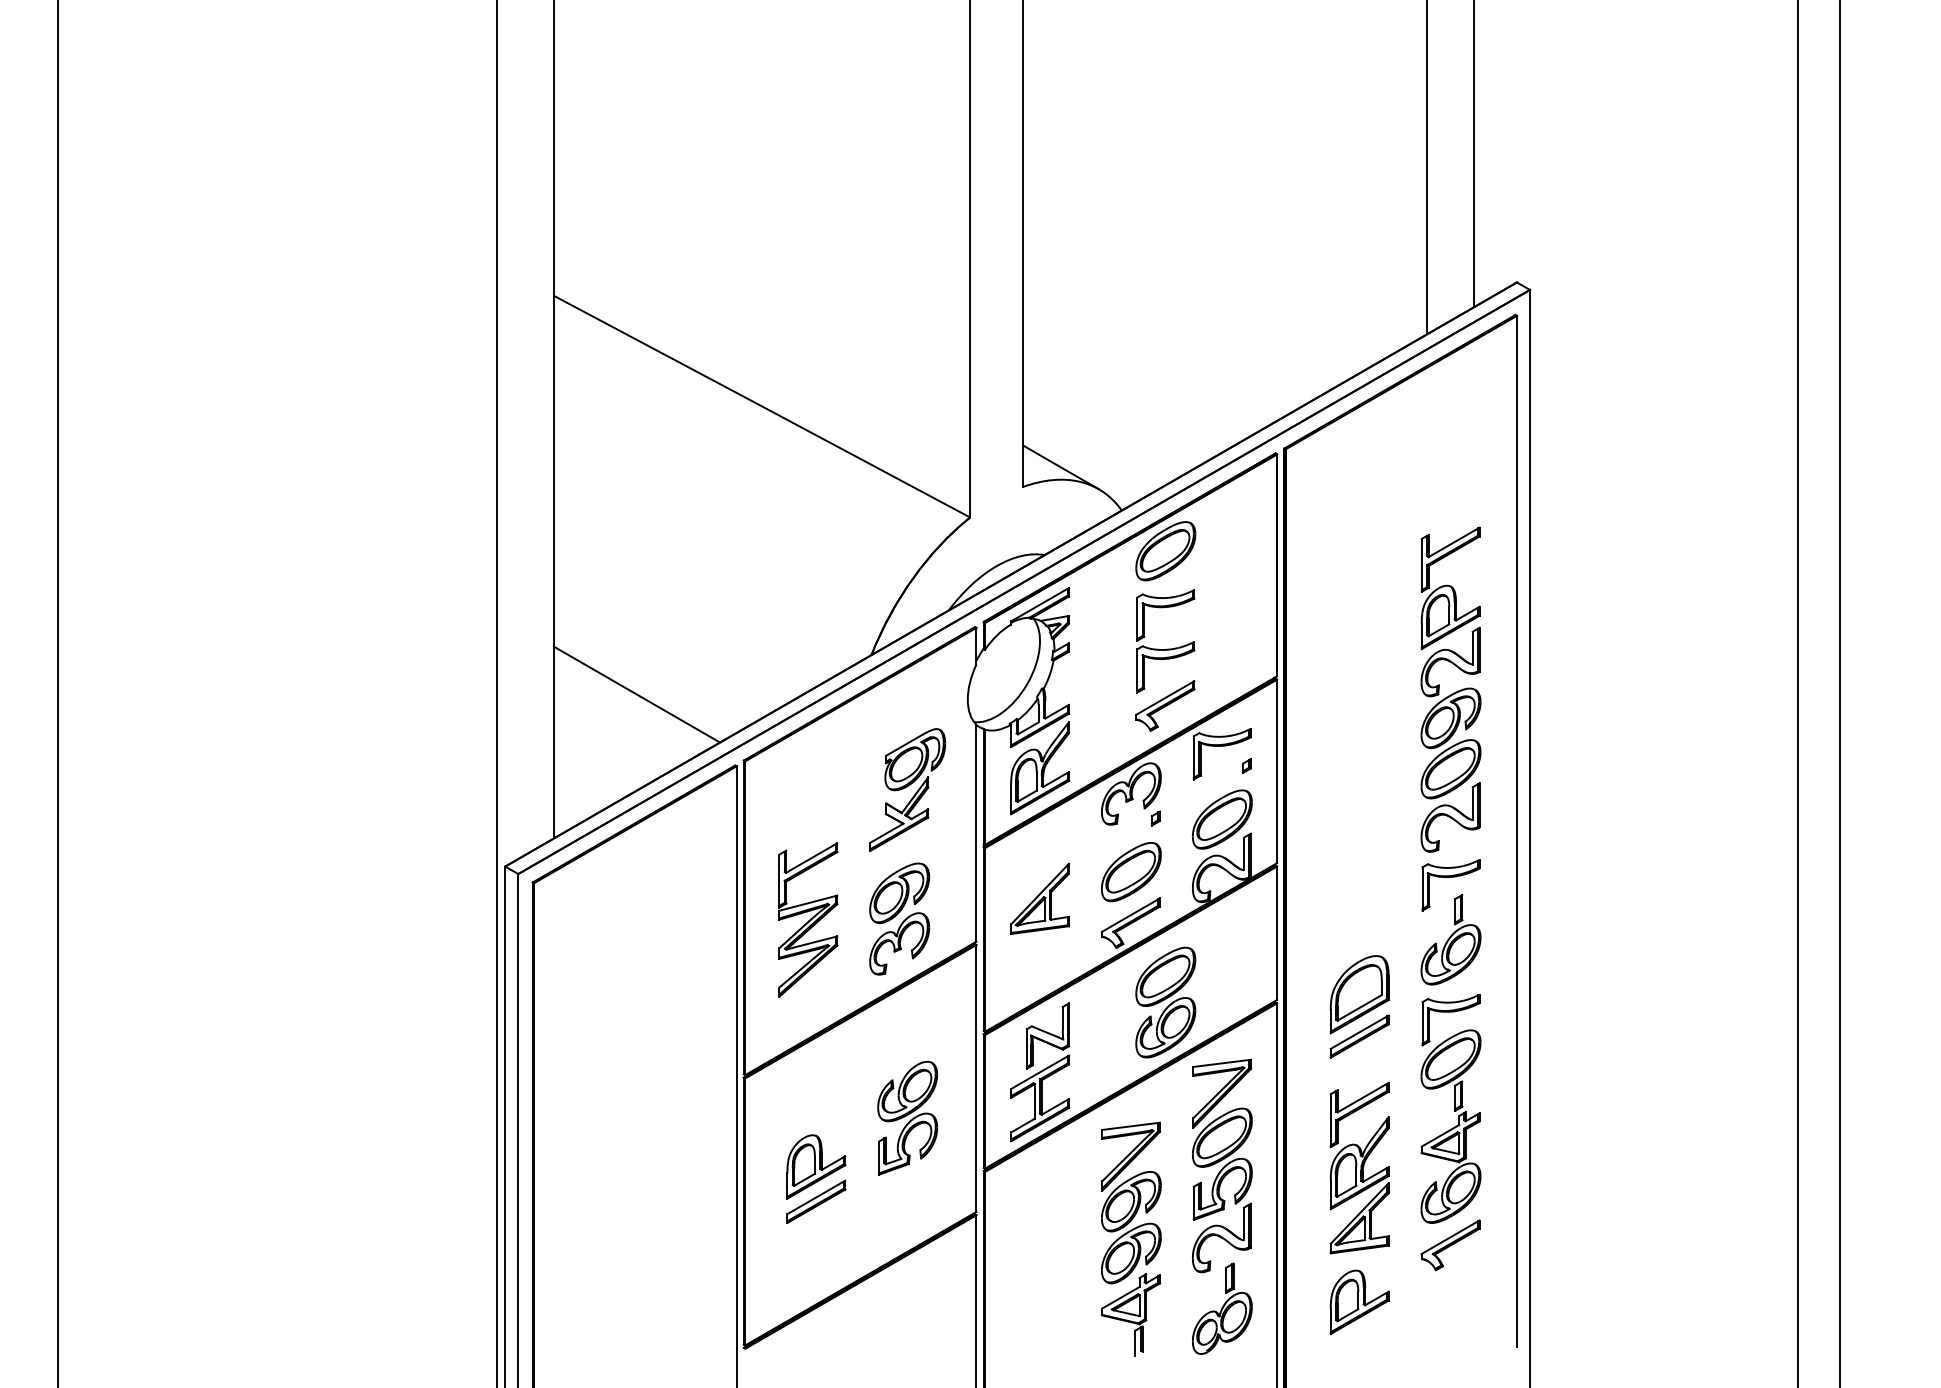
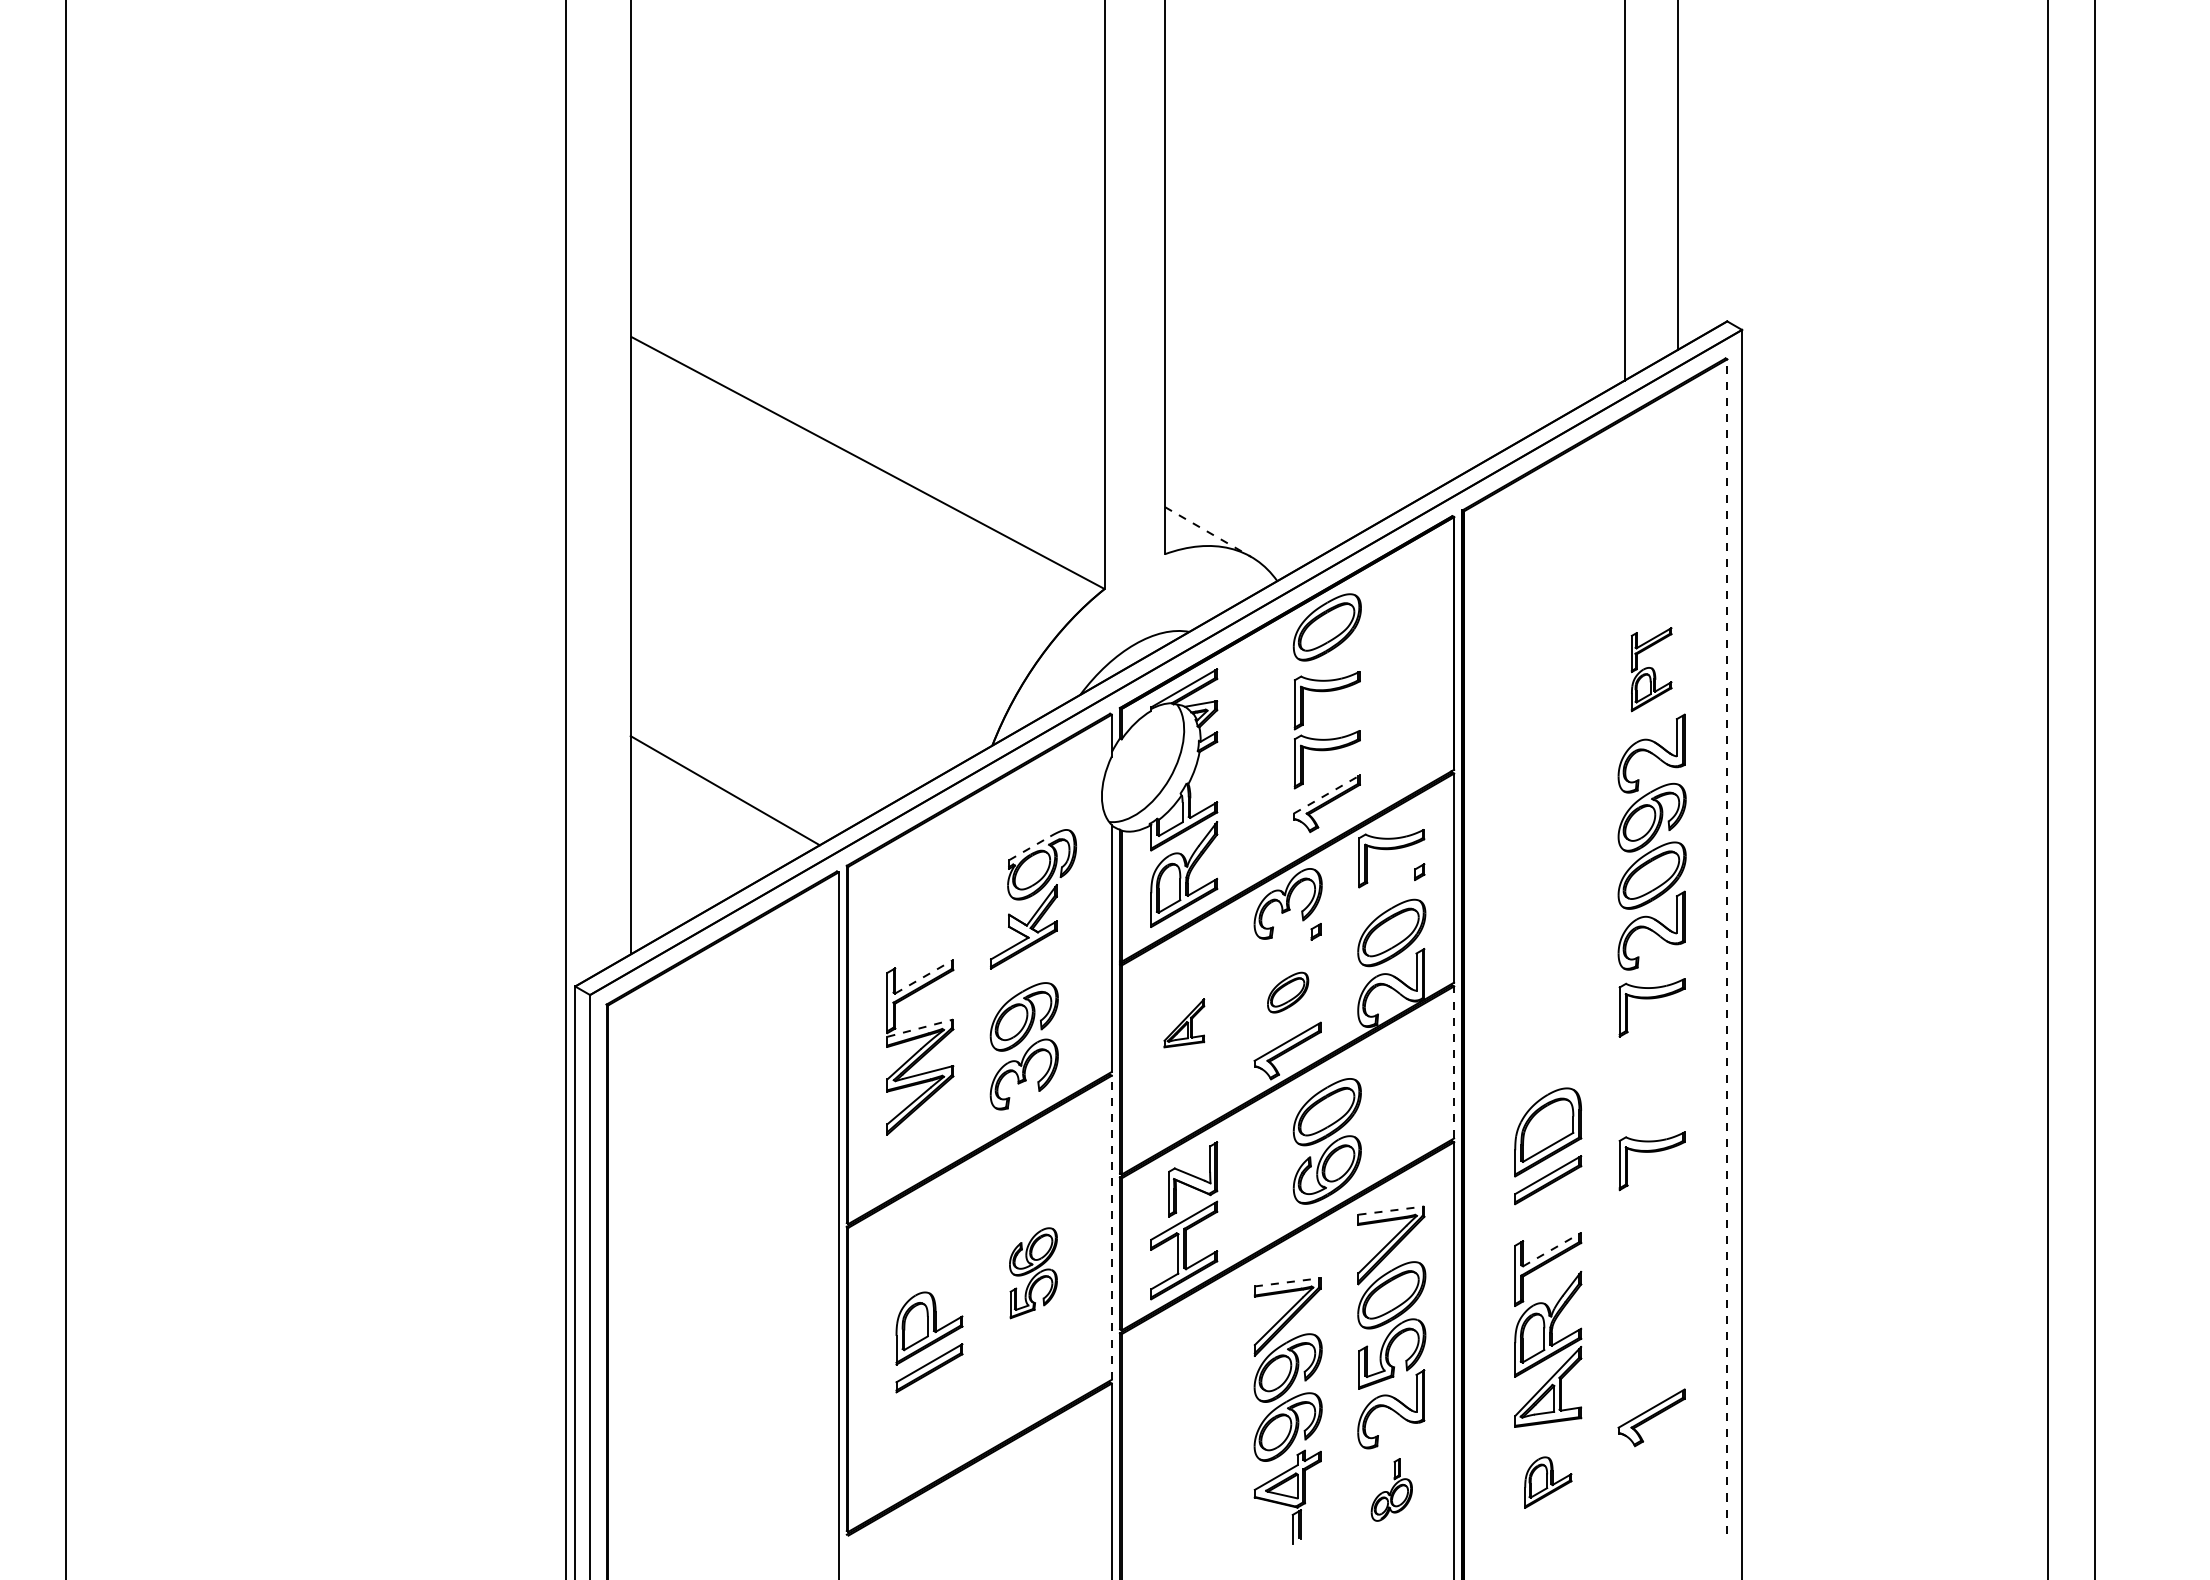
line: (1061, 466) -> (1208, 531), solid -> dashed
part: (1450, 588) -> (1651, 669), size x0.6
line: (1165, 697) -> (1327, 794), solid -> dashed
line: (904, 745) -> (1029, 848), solid -> dashed
line: (1517, 831) -> (1727, 946), solid -> dashed
line: (811, 857) -> (924, 976), solid -> dashed
part: (1130, 871) -> (1287, 992), size x0.6
part: (1040, 899) -> (1184, 1023), size x0.6
line: (808, 903) -> (920, 1028), solid -> dashed
line: (1277, 932) -> (1454, 1061), solid -> dashed
part: (1450, 939) -> (1651, 1069), removed
line: (1222, 1063) -> (1391, 1210), solid -> dashed
line: (976, 1078) -> (1111, 1227), solid -> dashed
line: (1363, 1097) -> (1552, 1249), solid -> dashed
part: (907, 1118) -> (1033, 1273), size x0.7
line: (1131, 1126) -> (1288, 1282), solid -> dashed
part: (1450, 1126) -> (1651, 1282), removed
part: (1359, 1302) -> (1548, 1482), size x0.7
part: (1222, 1308) -> (1391, 1489), size x0.6

